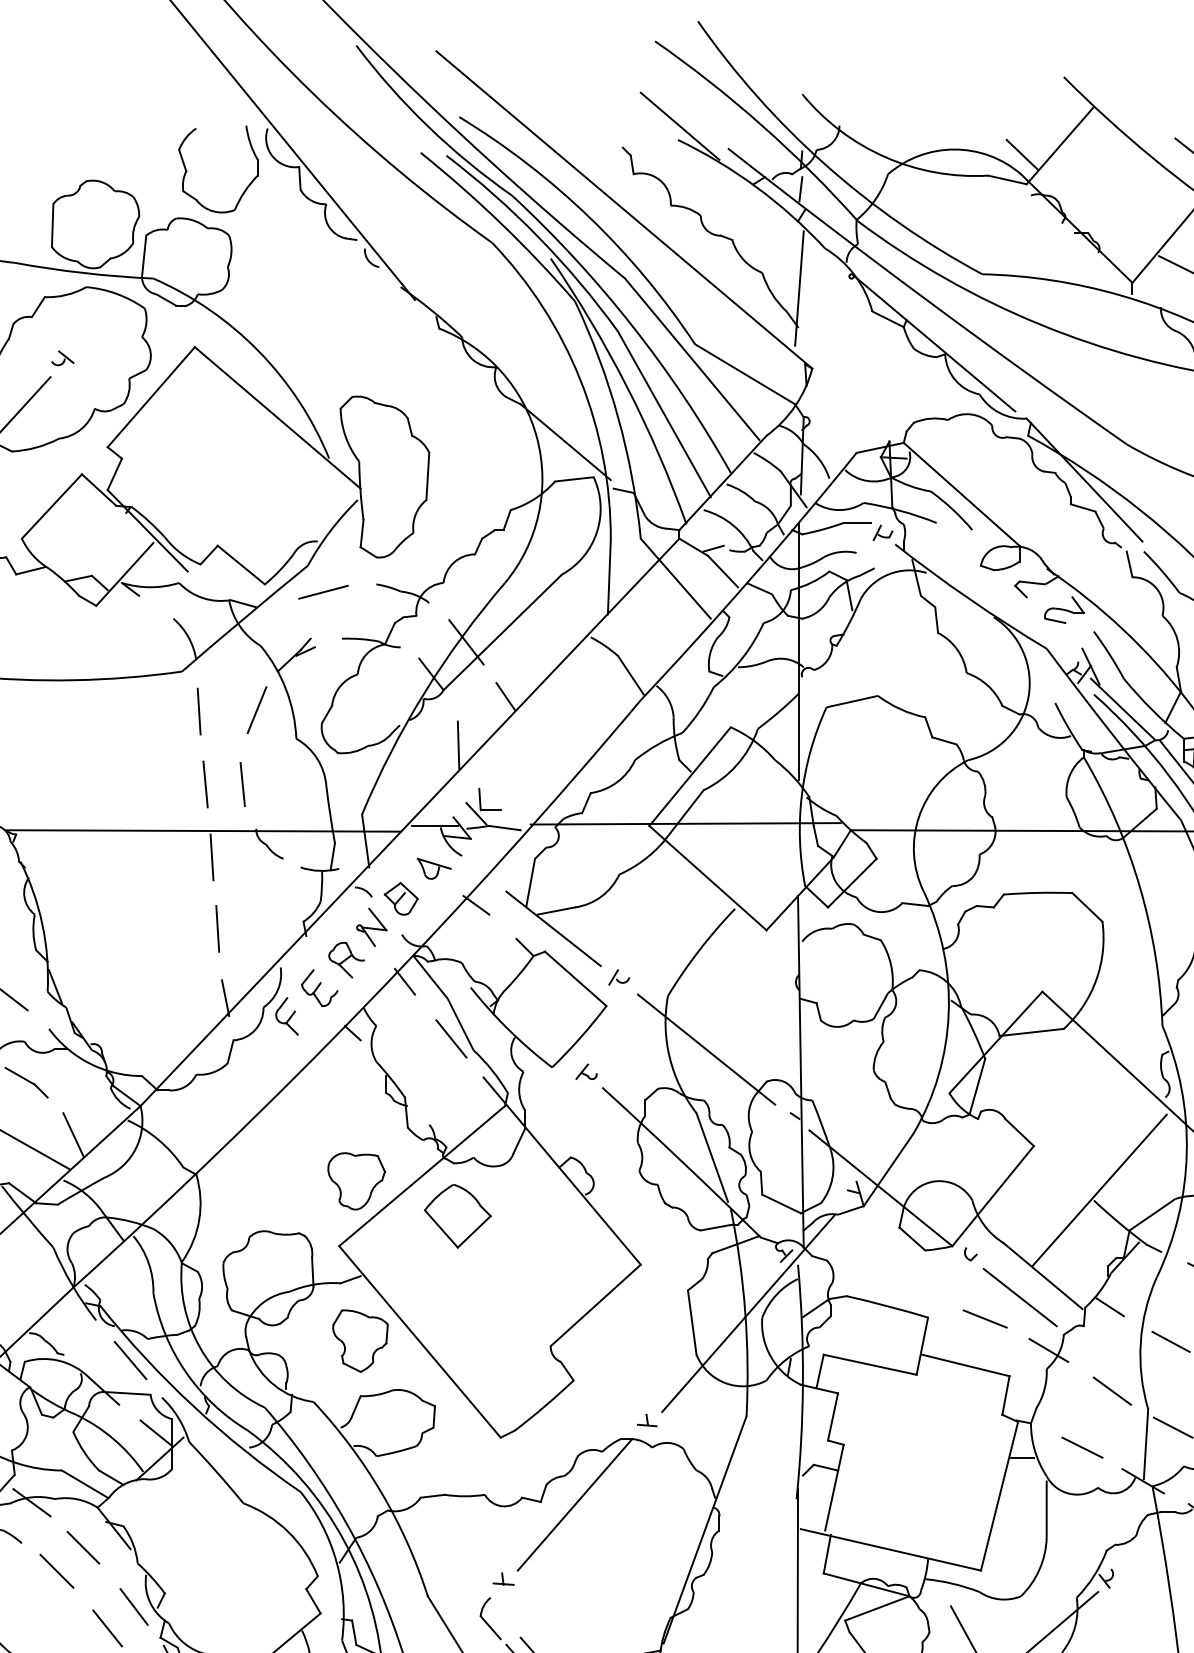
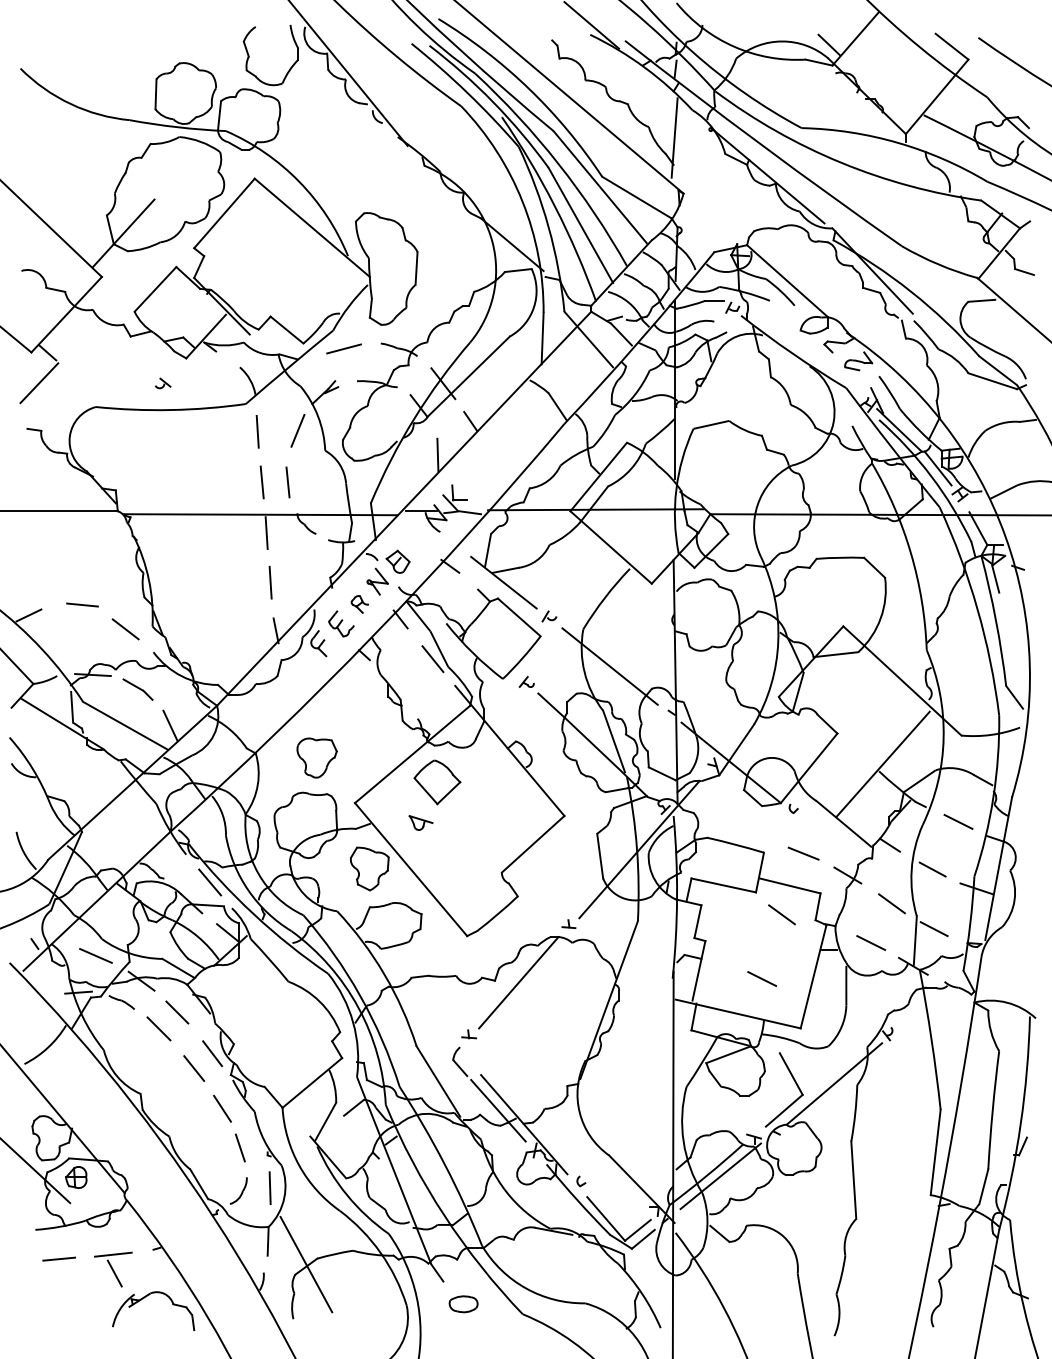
part: (62, 358) -> (162, 383), moved
part: (433, 868) -> (420, 822), moved
part: (345, 960) -> (359, 604), size x0.7
part: (355, 1180) -> (316, 757), moved
line: (1019, 1297) -> (827, 838), removed
line: (953, 1406) -> (781, 914), added
line: (925, 1498) -> (762, 978), added

